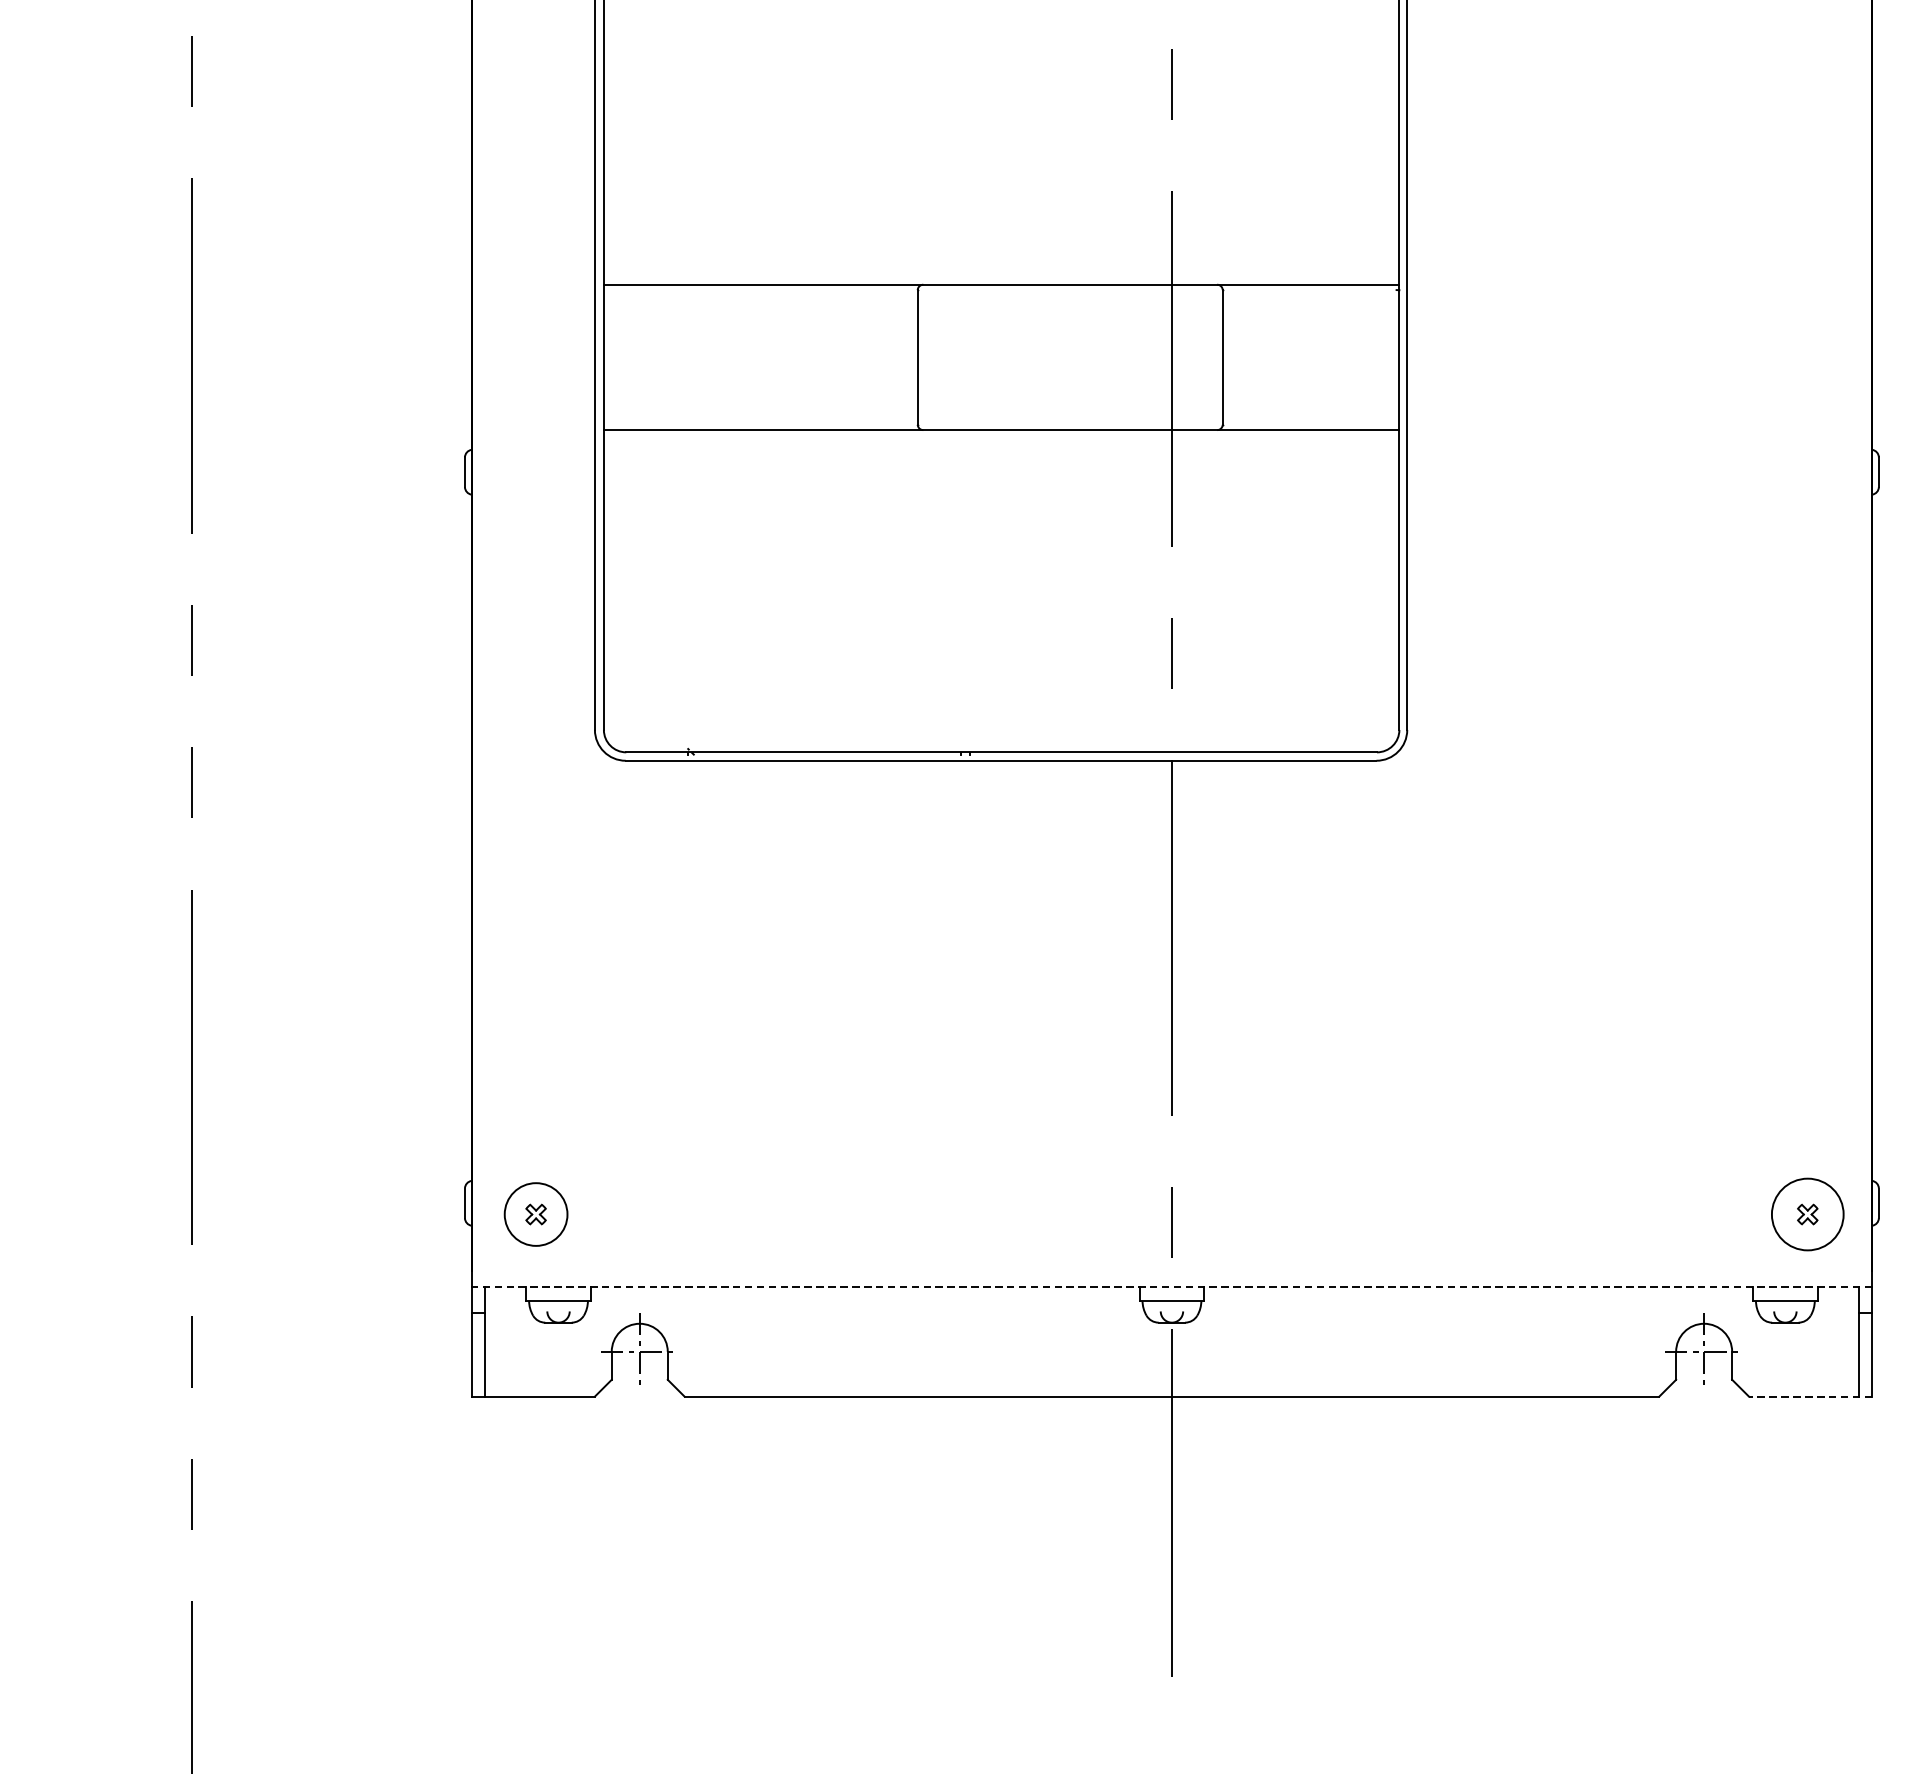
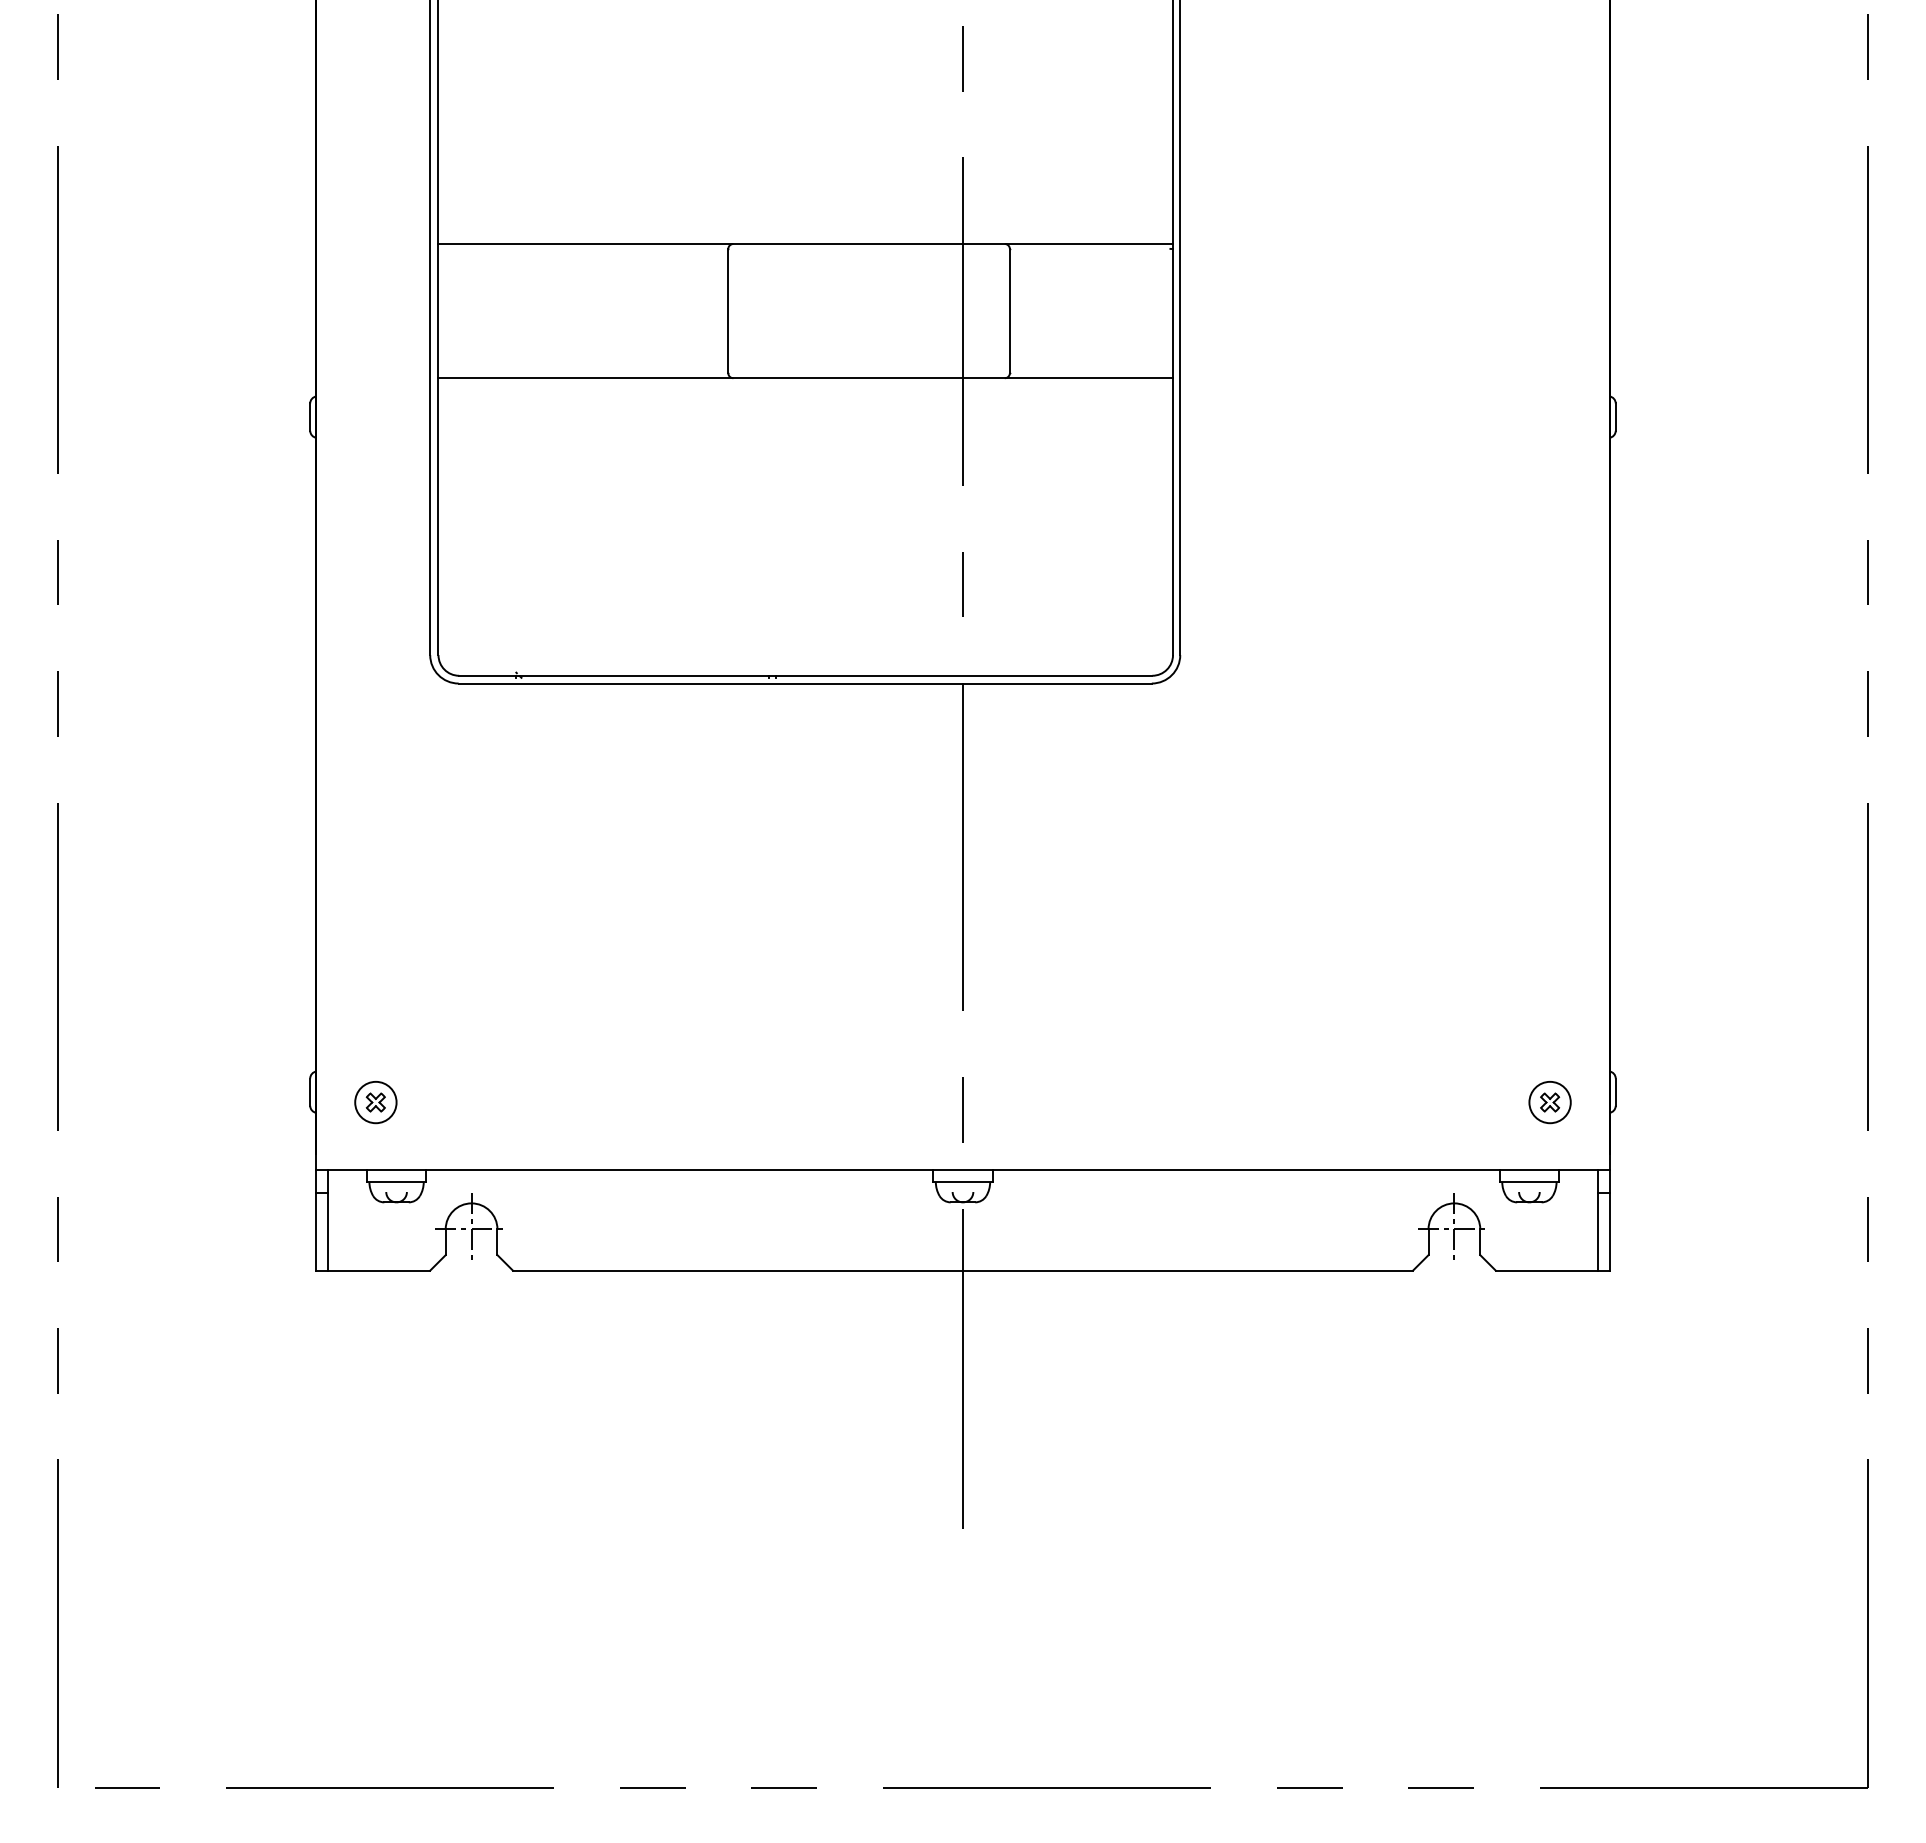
circle: (535, 1214) -> (375, 1102), size x0.71
circle: (1807, 1214) -> (1549, 1102), size x0.62
line: (1172, 1287) -> (963, 1169), dashed -> solid
line: (1810, 1396) -> (1552, 1270), dashed -> solid

